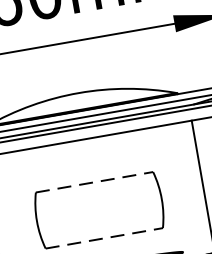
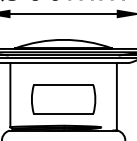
line: (94, 182) -> (63, 85), dashed -> solid
line: (103, 237) -> (63, 113), dashed -> solid

